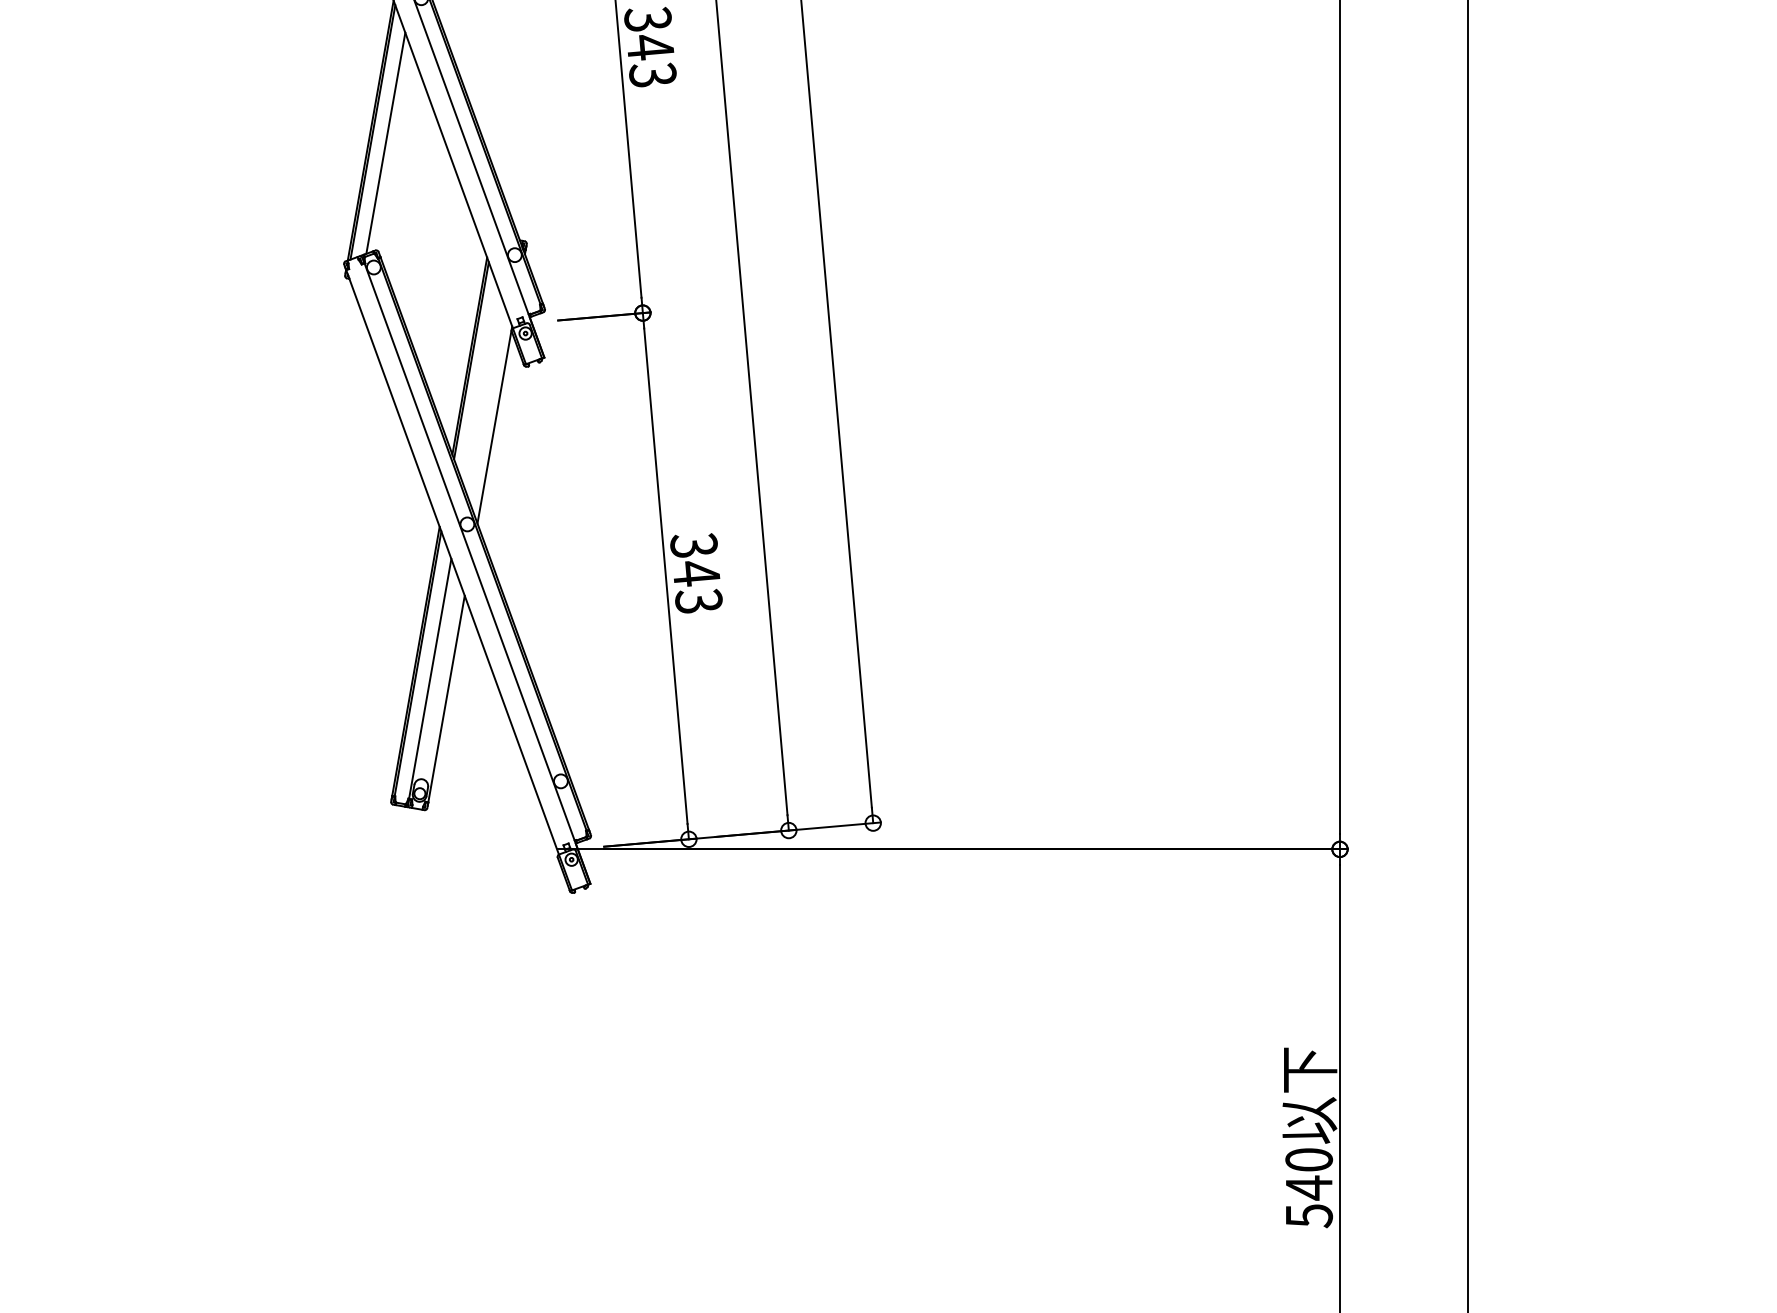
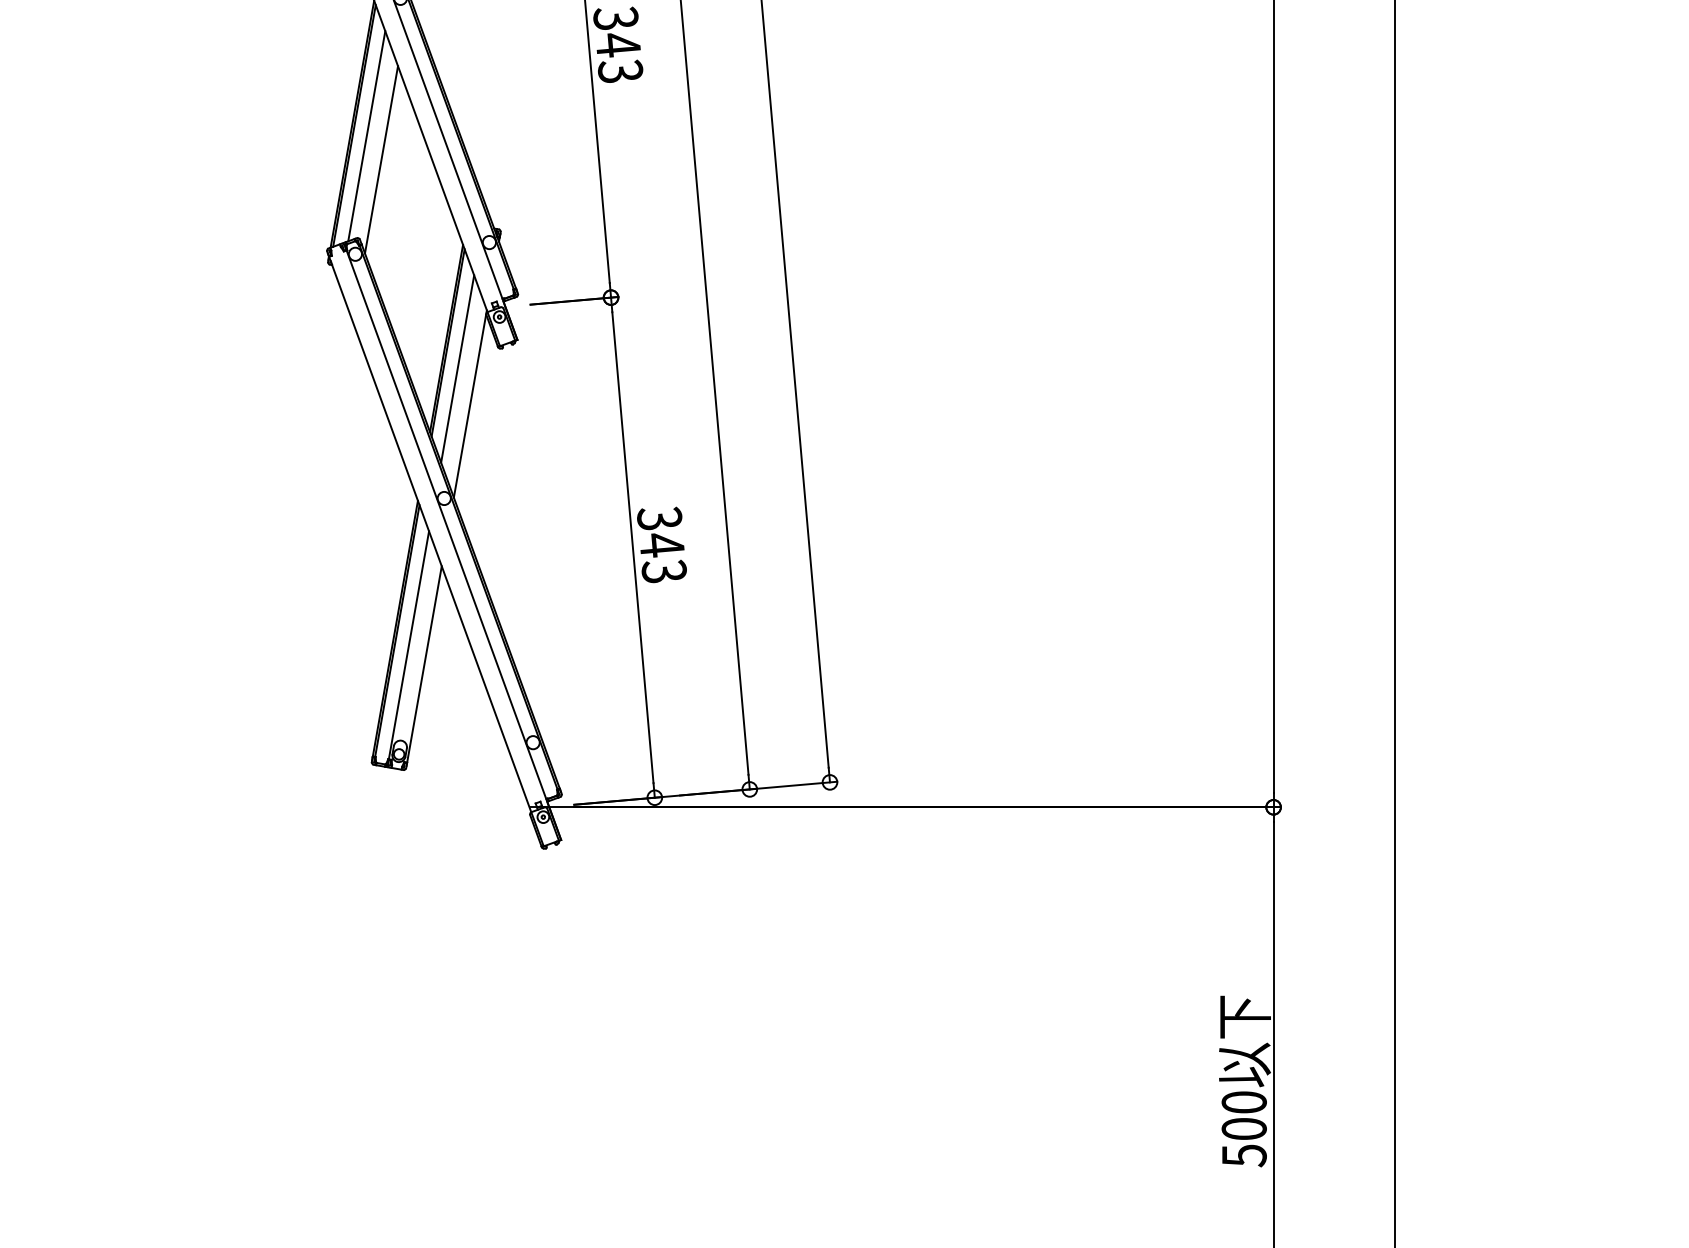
line: (400, 167) -> (380, 159), added
line: (481, 387) -> (457, 368), added
text: (1309, 1187) -> (1244, 1128), 540 -> 500

